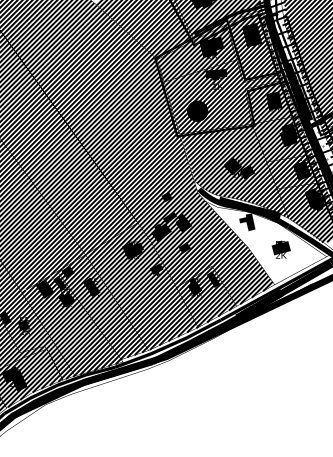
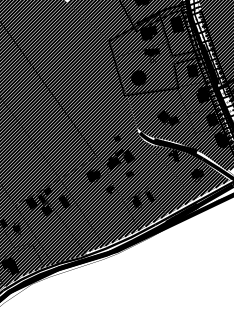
hatch: (265, 244) -> (186, 171), added

